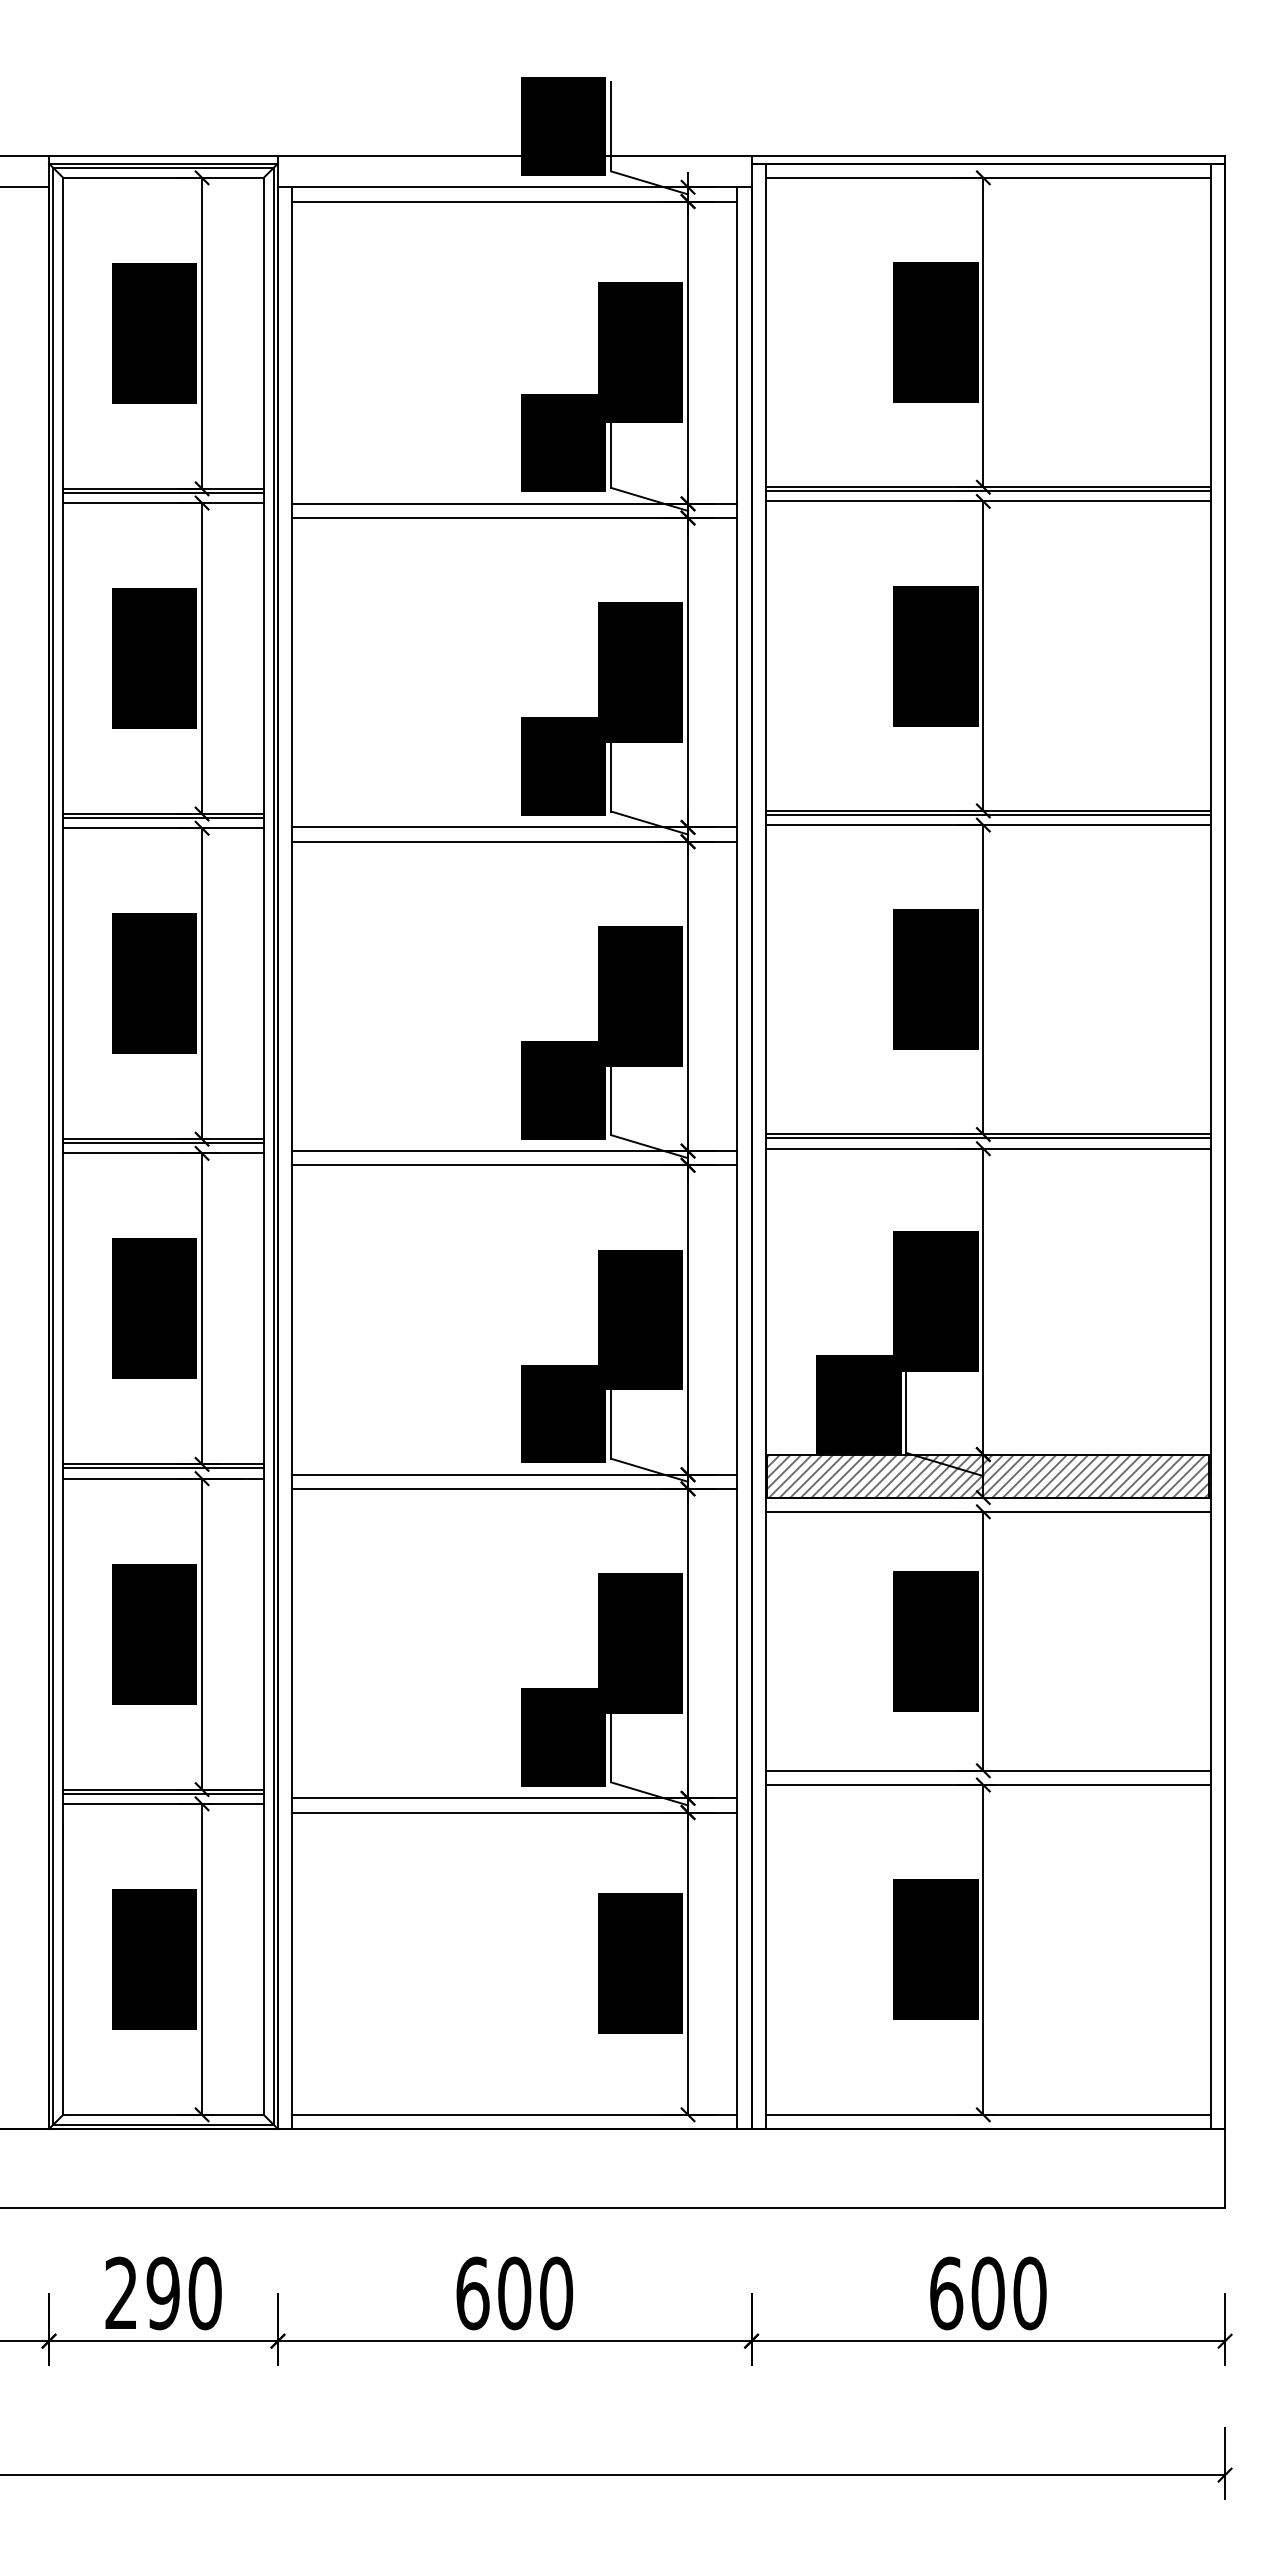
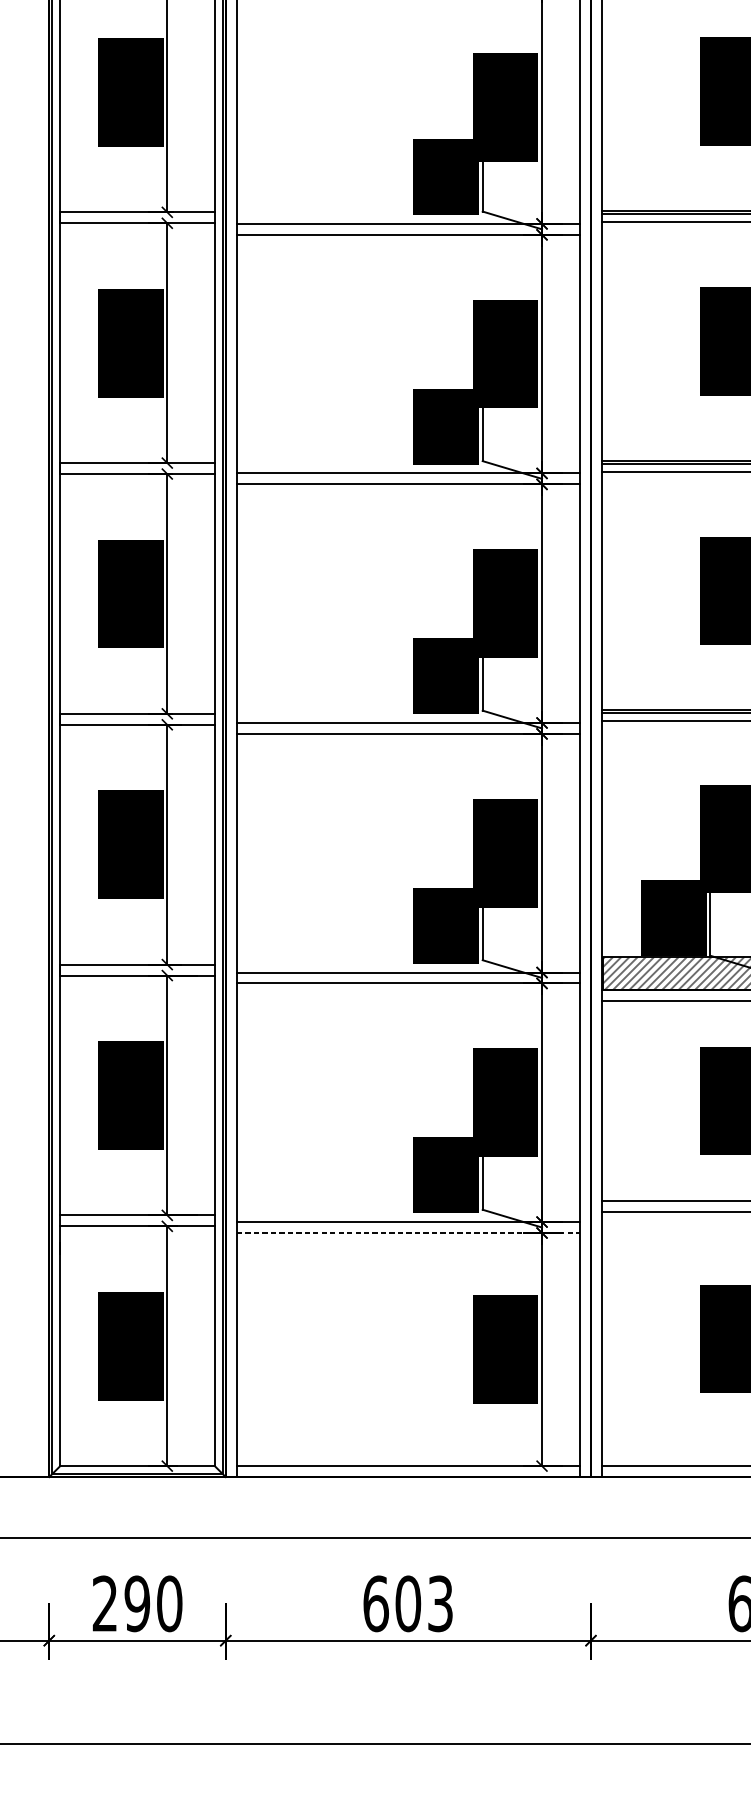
line: (163, 492) -> (137, 215), removed
line: (163, 817) -> (137, 465), removed
line: (163, 1143) -> (137, 717), removed
line: (163, 1468) -> (137, 967), removed
line: (163, 1793) -> (137, 1218), removed
line: (514, 1812) -> (408, 1233), solid -> dashed
text: (556, 2293) -> (440, 1603), 600 -> 603

